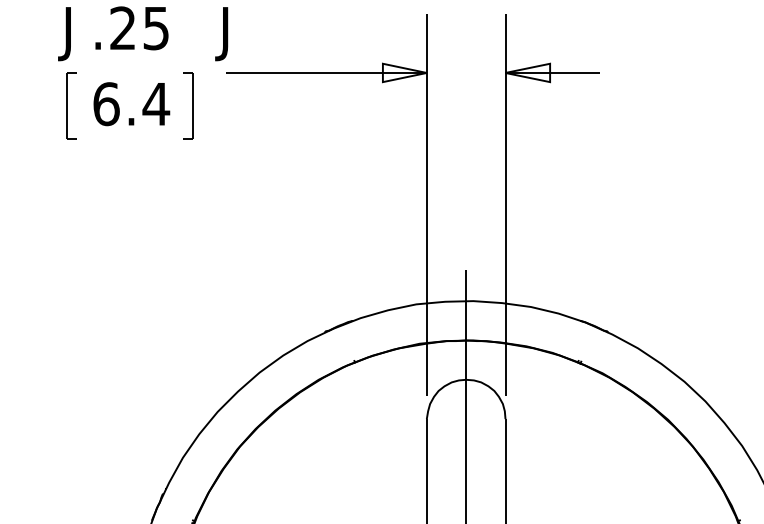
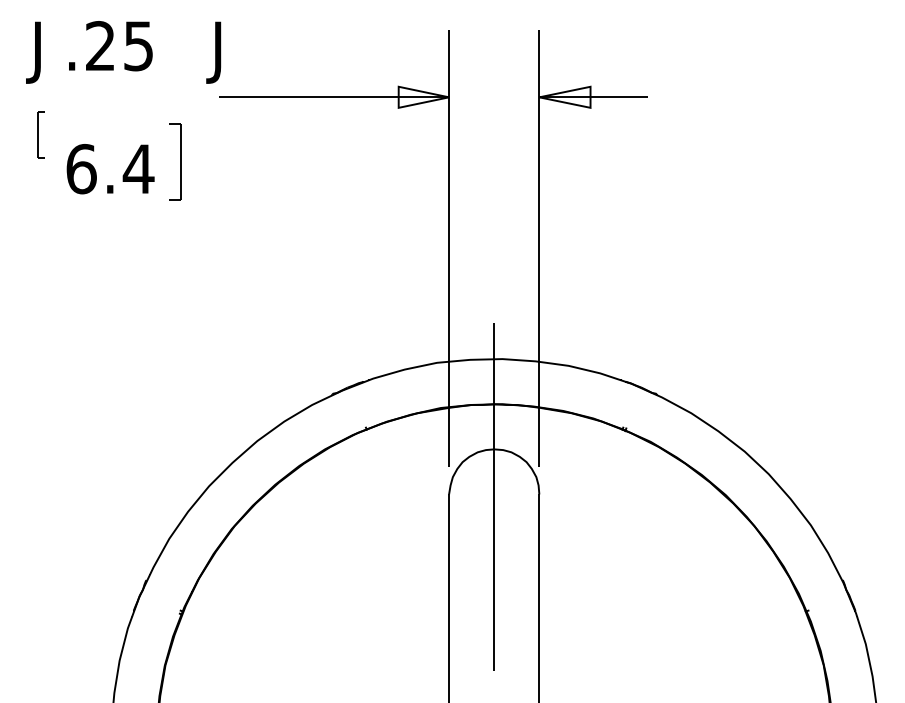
text: (131, 104) -> (110, 169), moved
part: (70, 105) -> (40, 134), size x0.6
part: (188, 105) -> (175, 161), moved

